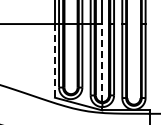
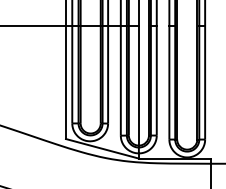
line: (54, 60) -> (65, 81), dashed -> solid
line: (102, 63) -> (138, 86), dashed -> solid

